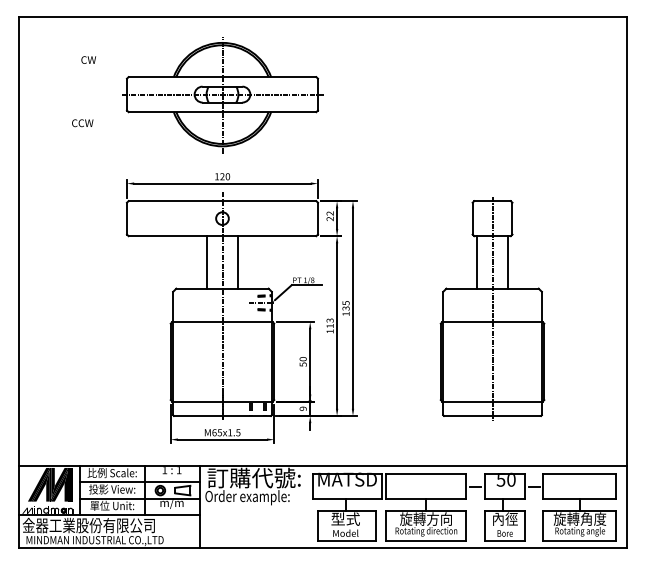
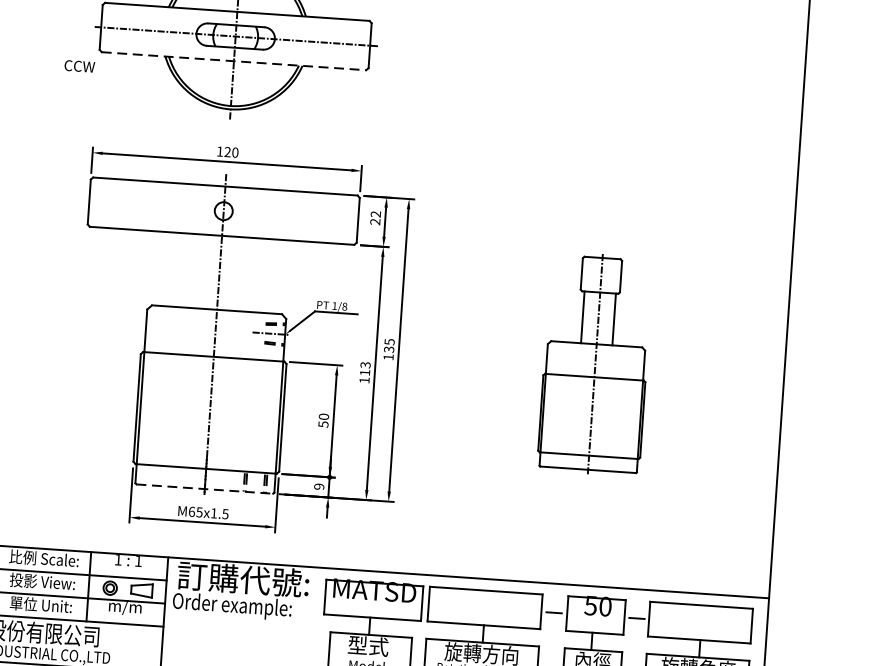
line: (222, 112) -> (233, 61), solid -> dashed
text: (82, 123) -> (79, 66), moved
line: (206, 262) -> (197, 271), removed
line: (238, 262) -> (242, 274), removed
part: (492, 308) -> (595, 363), size x0.7
line: (222, 415) -> (204, 488), solid -> dashed

